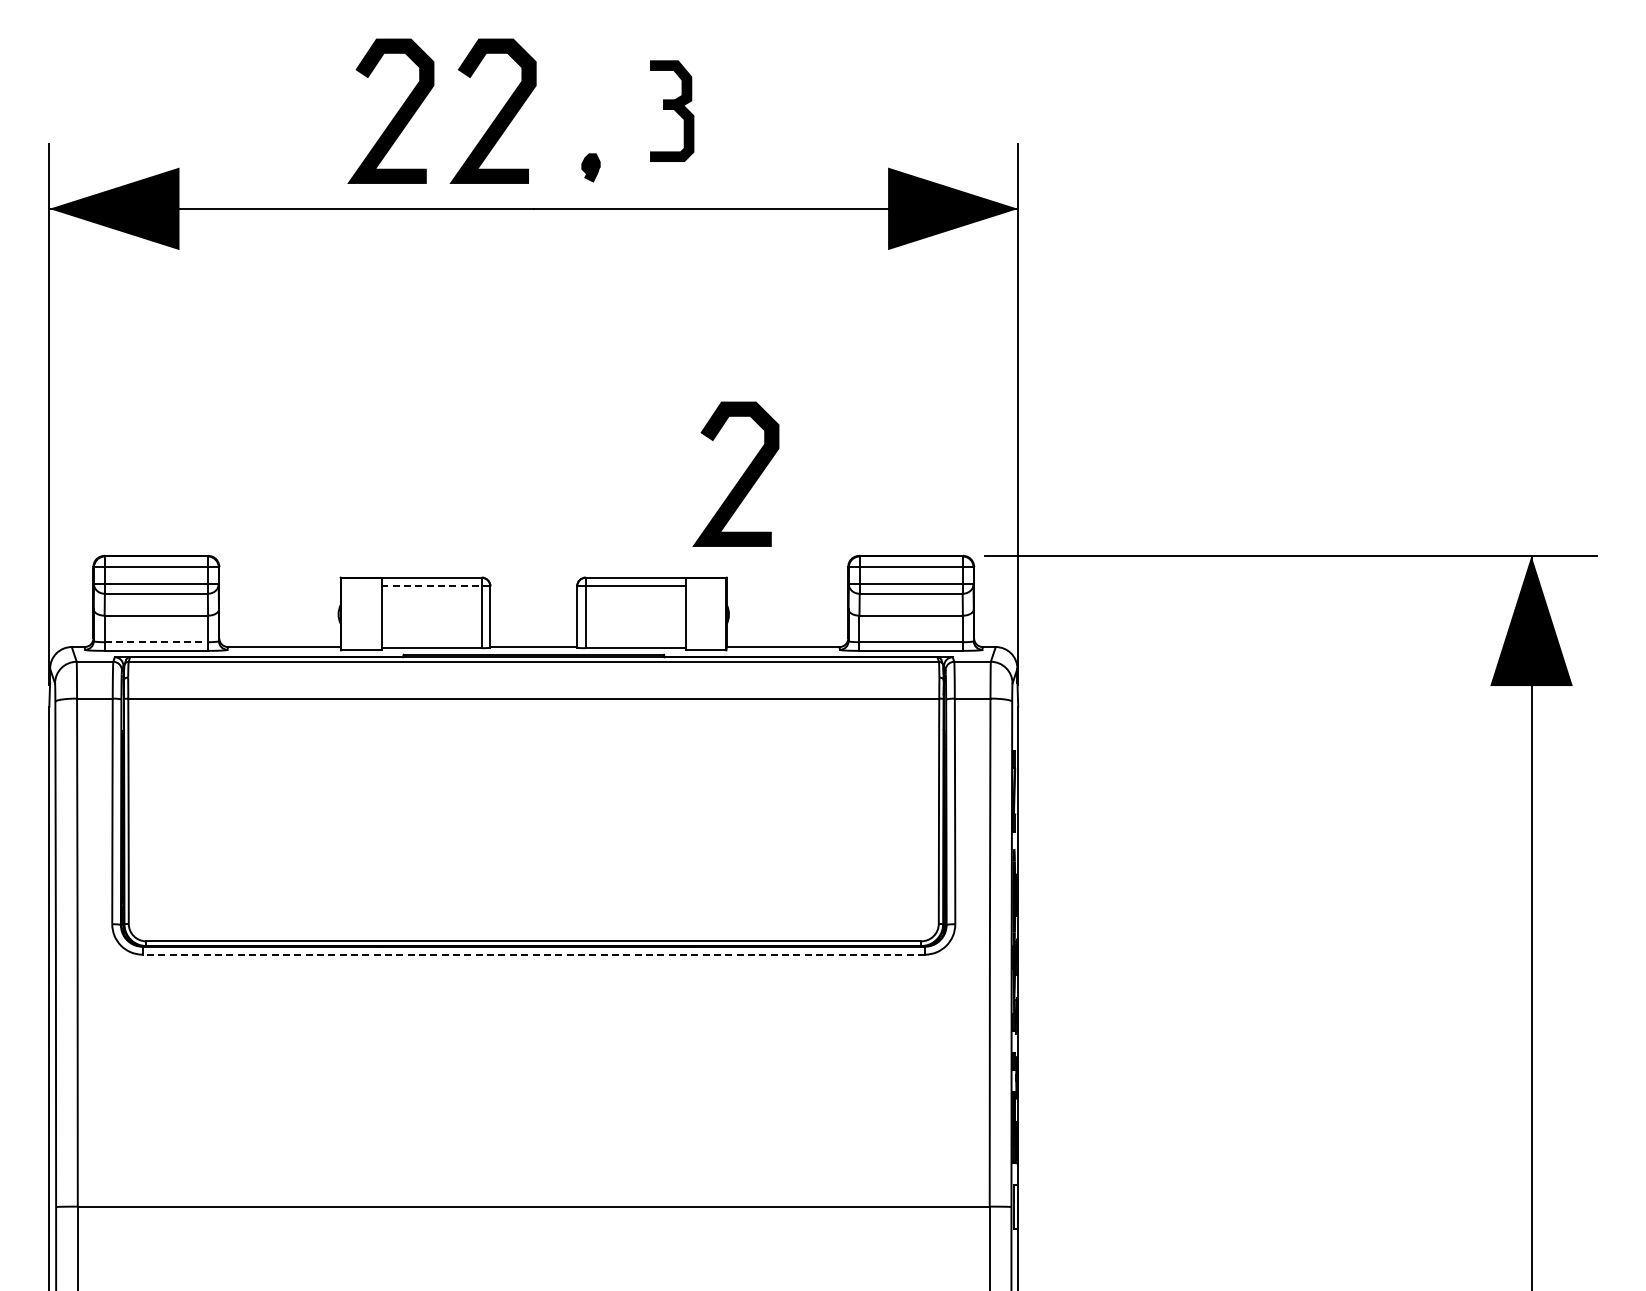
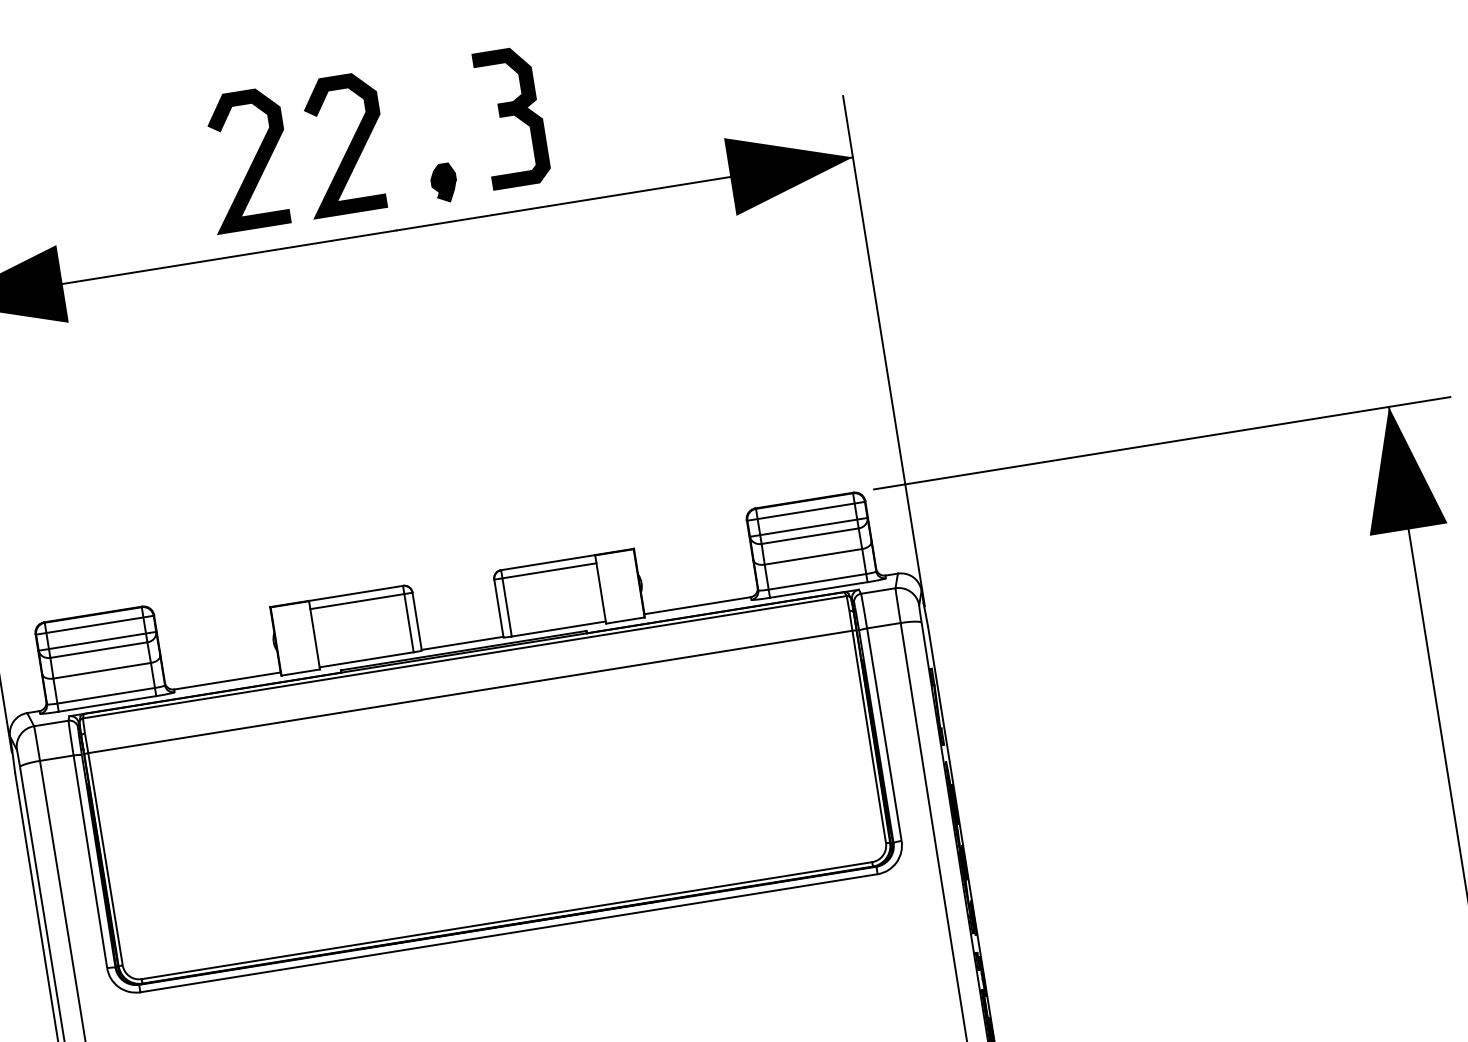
part: (671, 110) -> (511, 117), size x1.43
part: (590, 167) -> (443, 182), size x1.43
curve: (740, 477) -> (631, 452), removed
line: (435, 586) -> (360, 601), dashed -> solid
line: (156, 642) -> (106, 696), dashed -> solid
line: (533, 954) -> (508, 933), dashed -> solid

